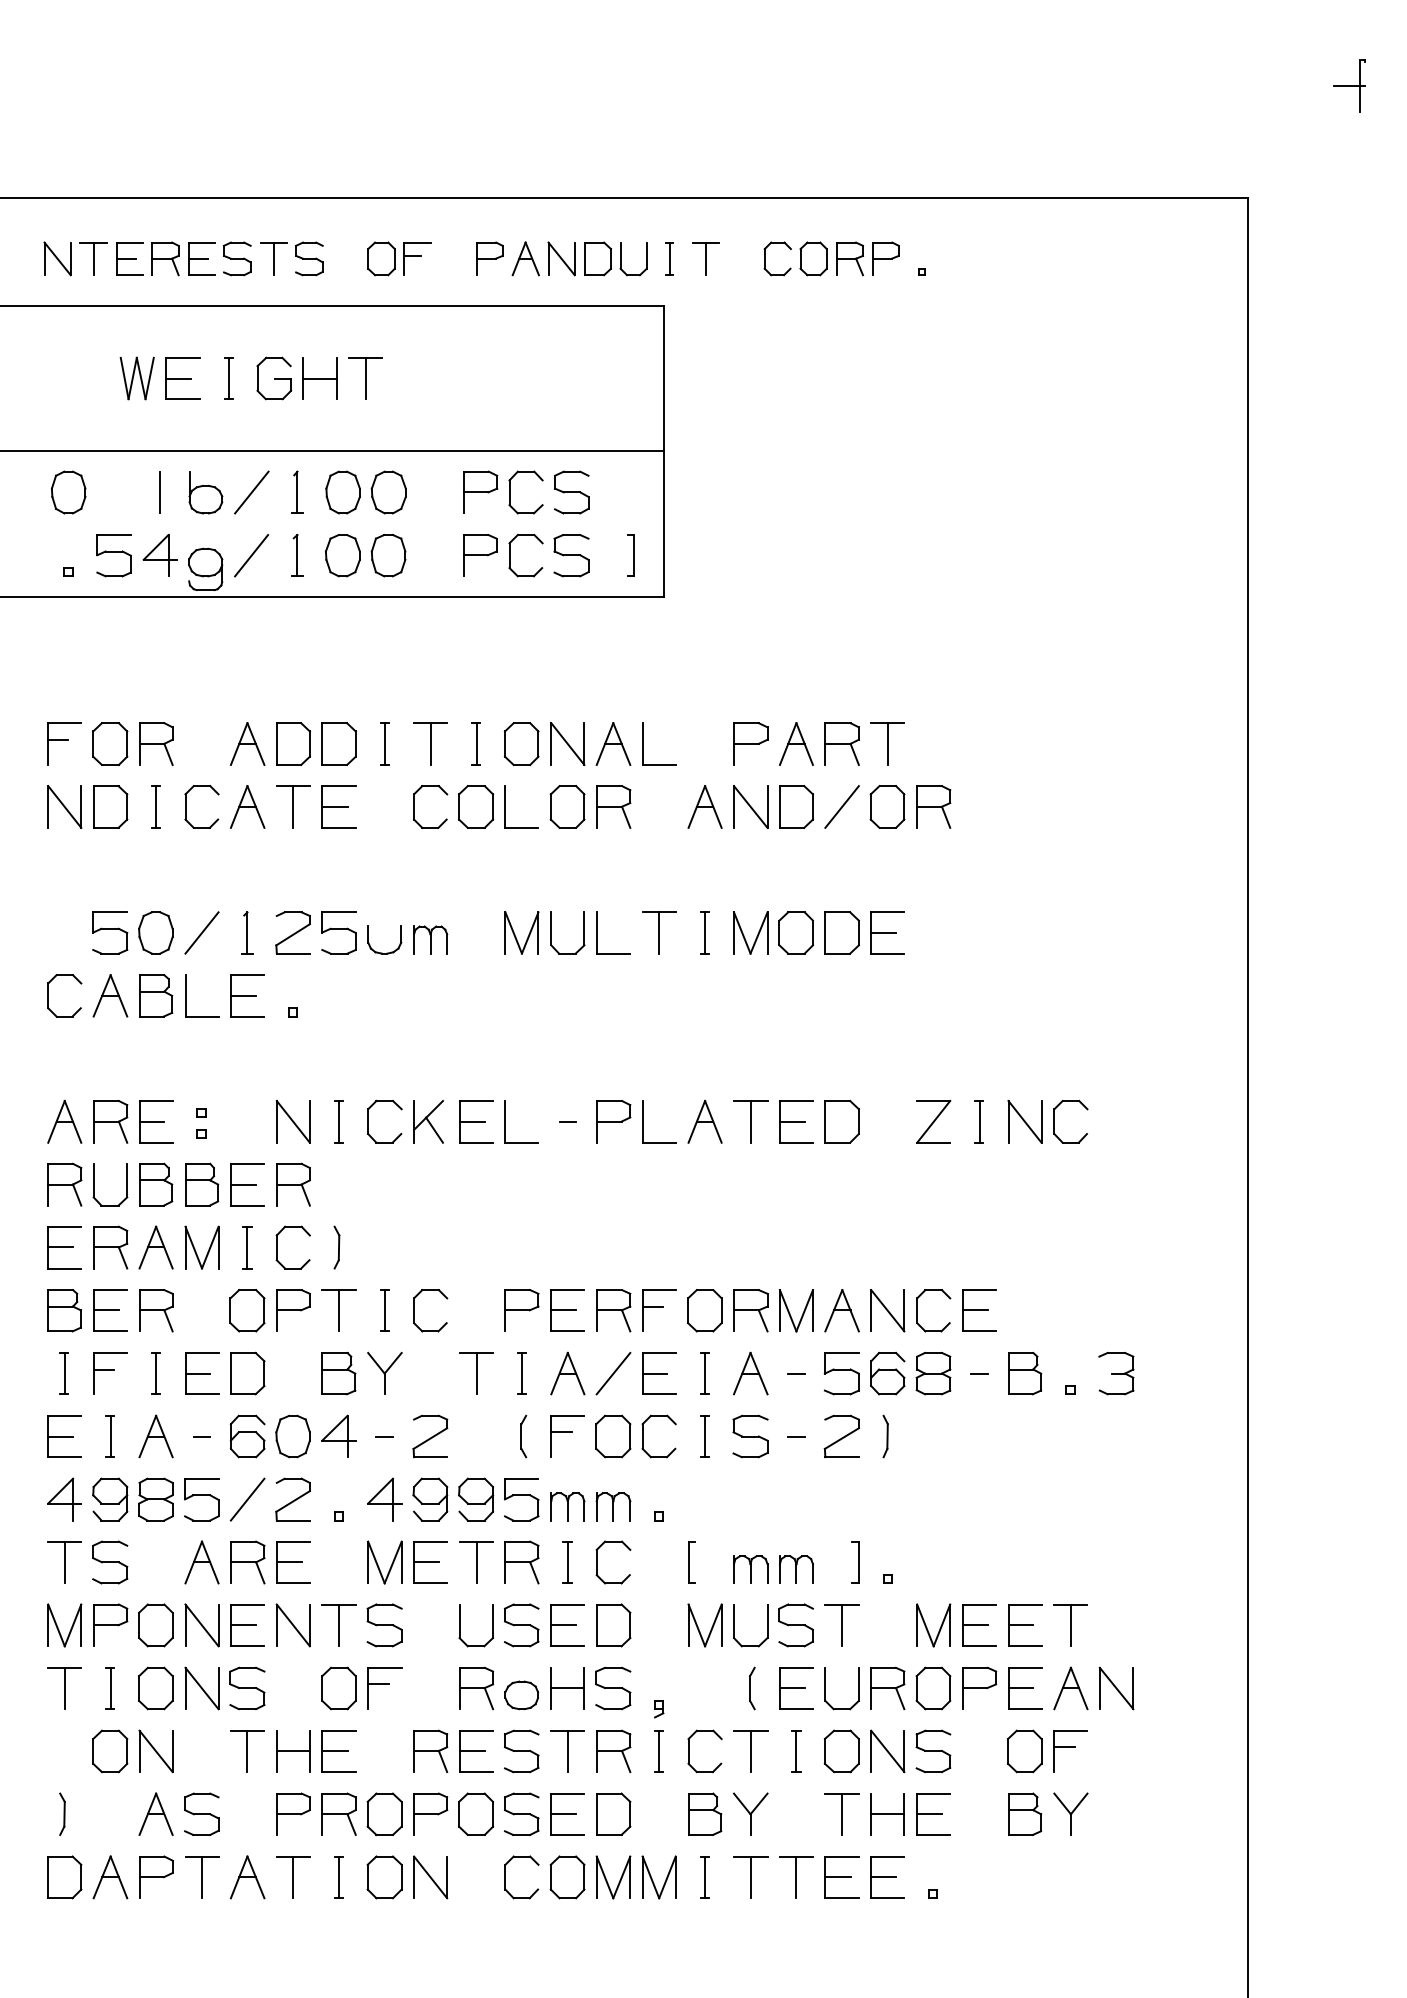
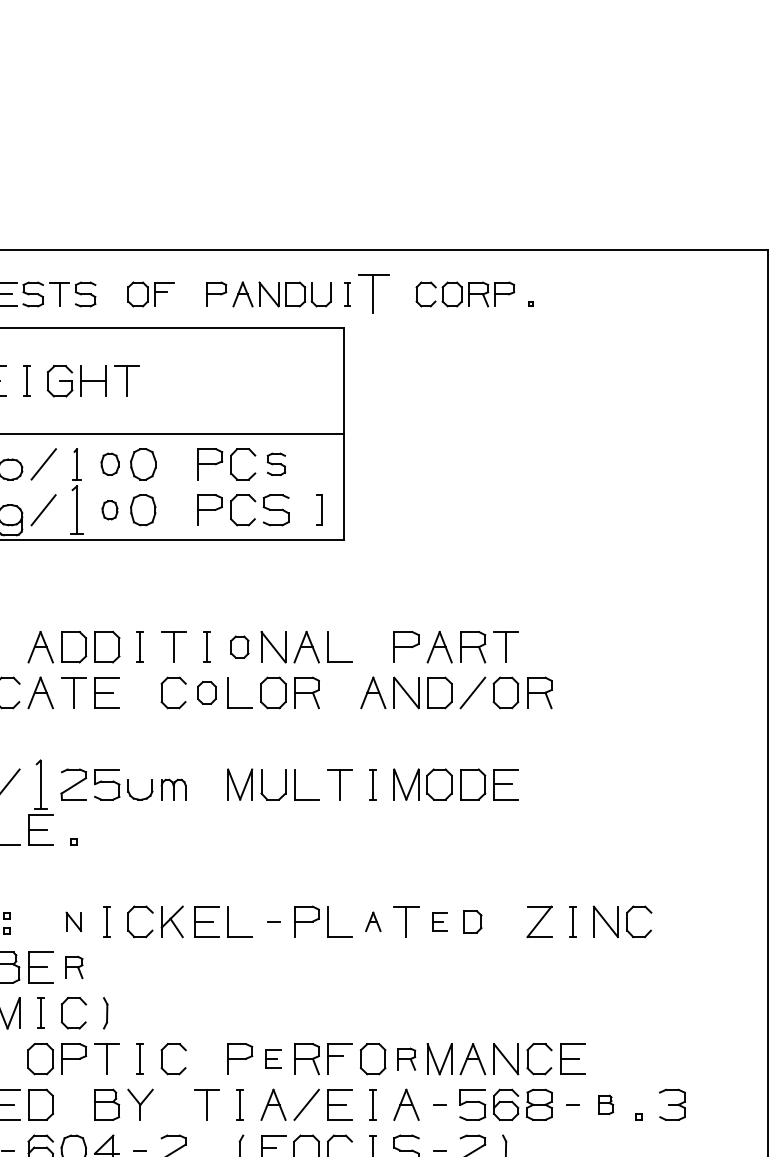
part: (705, 258) -> (373, 294), size x1.6
part: (342, 492) -> (109, 464), size x0.7
part: (571, 492) -> (276, 464), size x0.7
part: (297, 555) -> (77, 510), size x1.6
part: (342, 555) -> (109, 510), size x0.6
part: (521, 743) -> (239, 646), size x0.7
part: (476, 806) -> (207, 692), size x0.7
part: (247, 932) -> (40, 784), size x1.6
part: (292, 1121) -> (73, 921), size x0.6
part: (704, 1121) -> (372, 921), size x0.6
part: (796, 1121) -> (439, 921), size x0.6
part: (841, 1121) -> (472, 921), size x0.7
part: (293, 1184) -> (74, 967), size x0.7
part: (567, 1310) -> (273, 1059), size x0.6
part: (750, 1310) -> (406, 1059), size x0.7
part: (1025, 1373) -> (606, 1104), size x0.6

